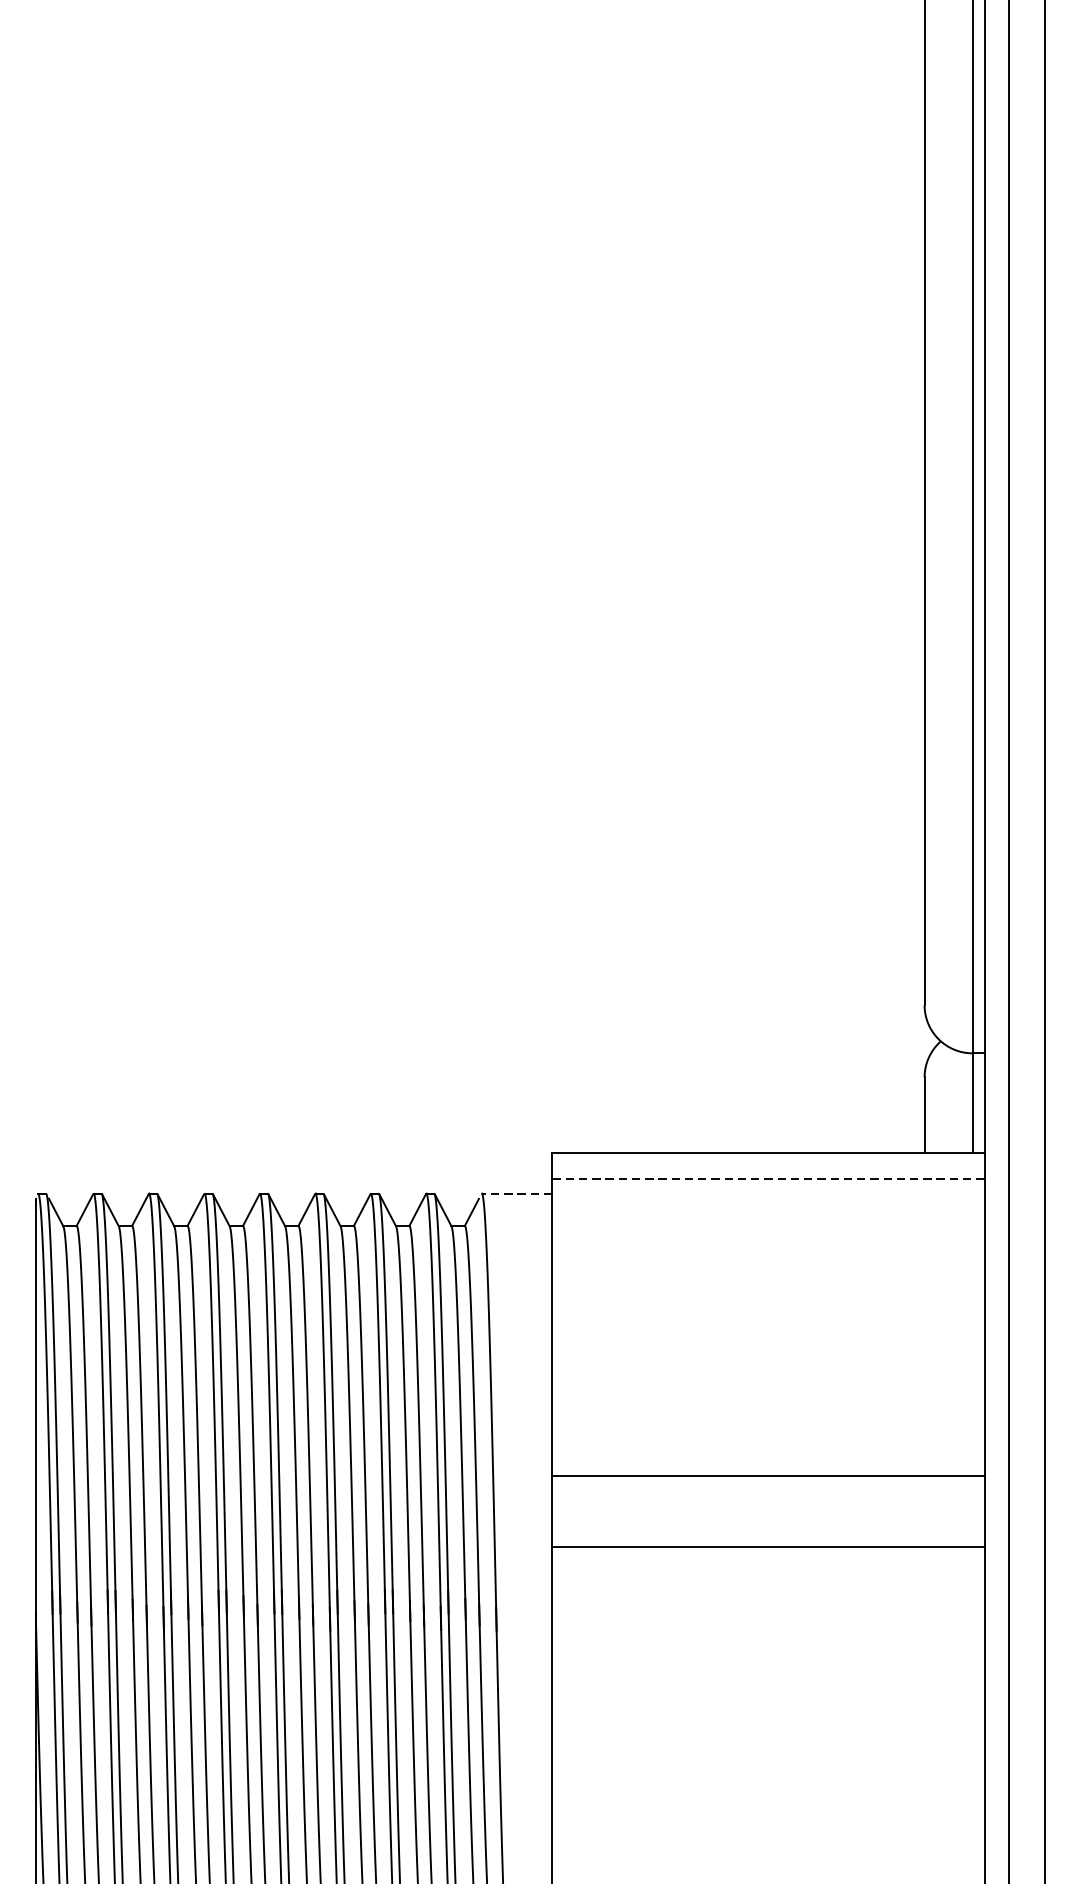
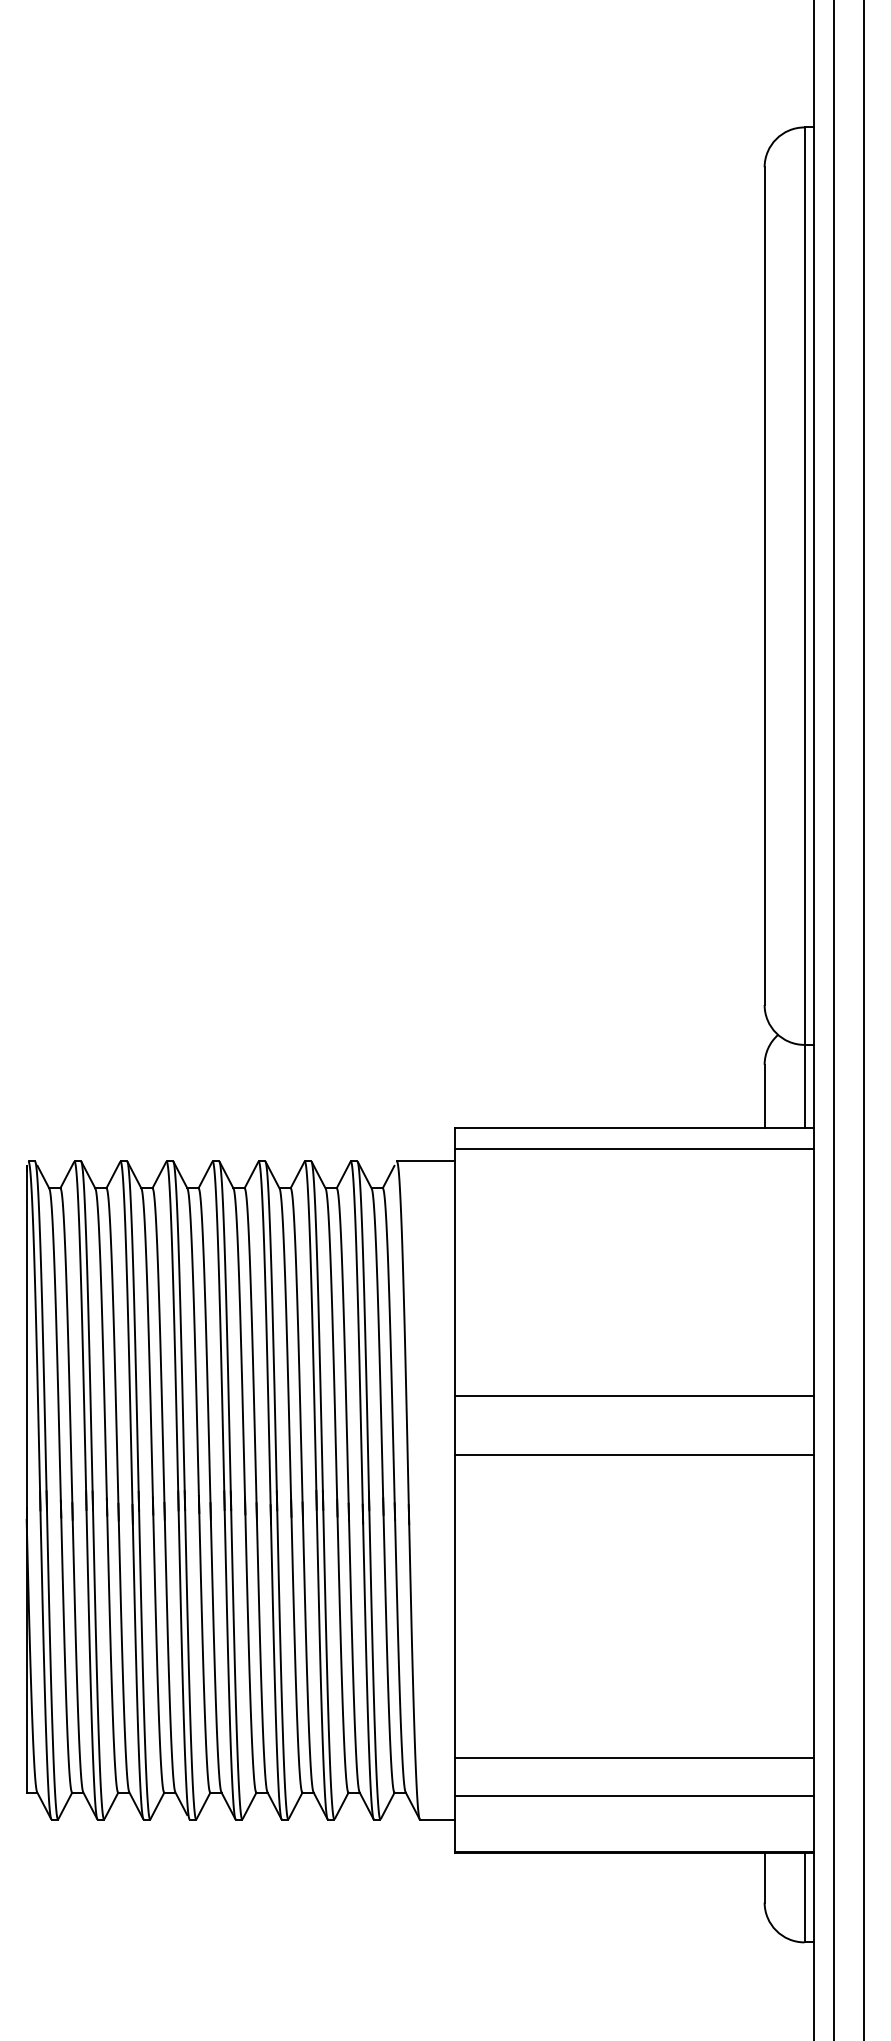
line: (767, 1179) -> (634, 1149), dashed -> solid
line: (516, 1193) -> (425, 1161), dashed -> solid

